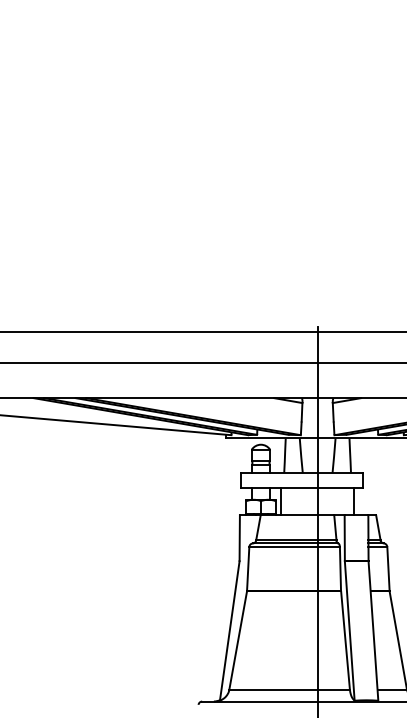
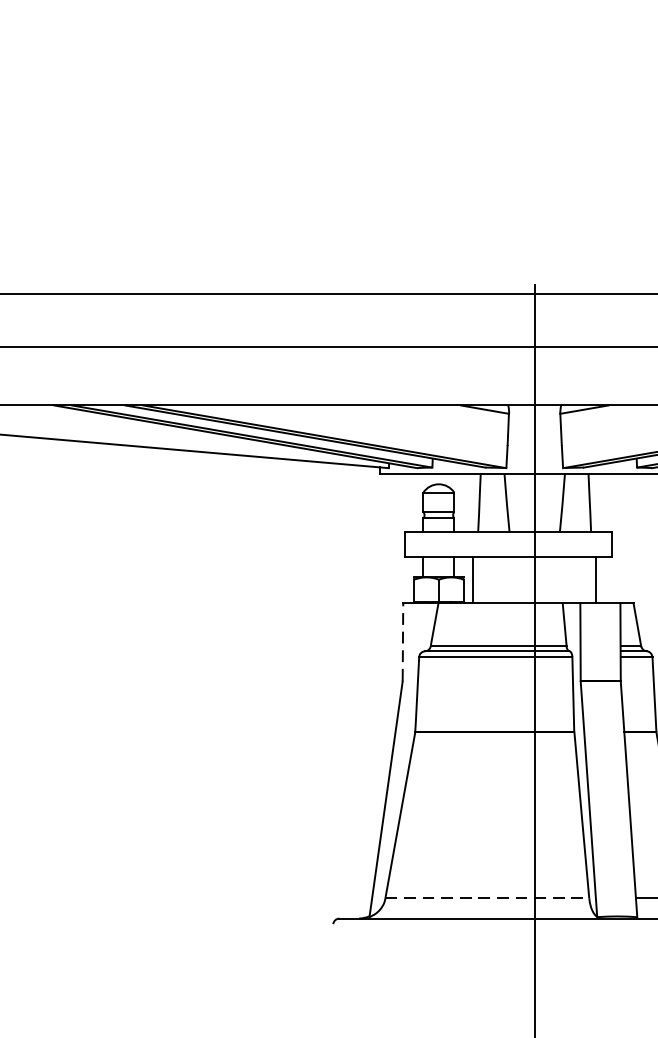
line: (239, 538) -> (402, 642), solid -> dashed
line: (290, 689) -> (488, 898), solid -> dashed

